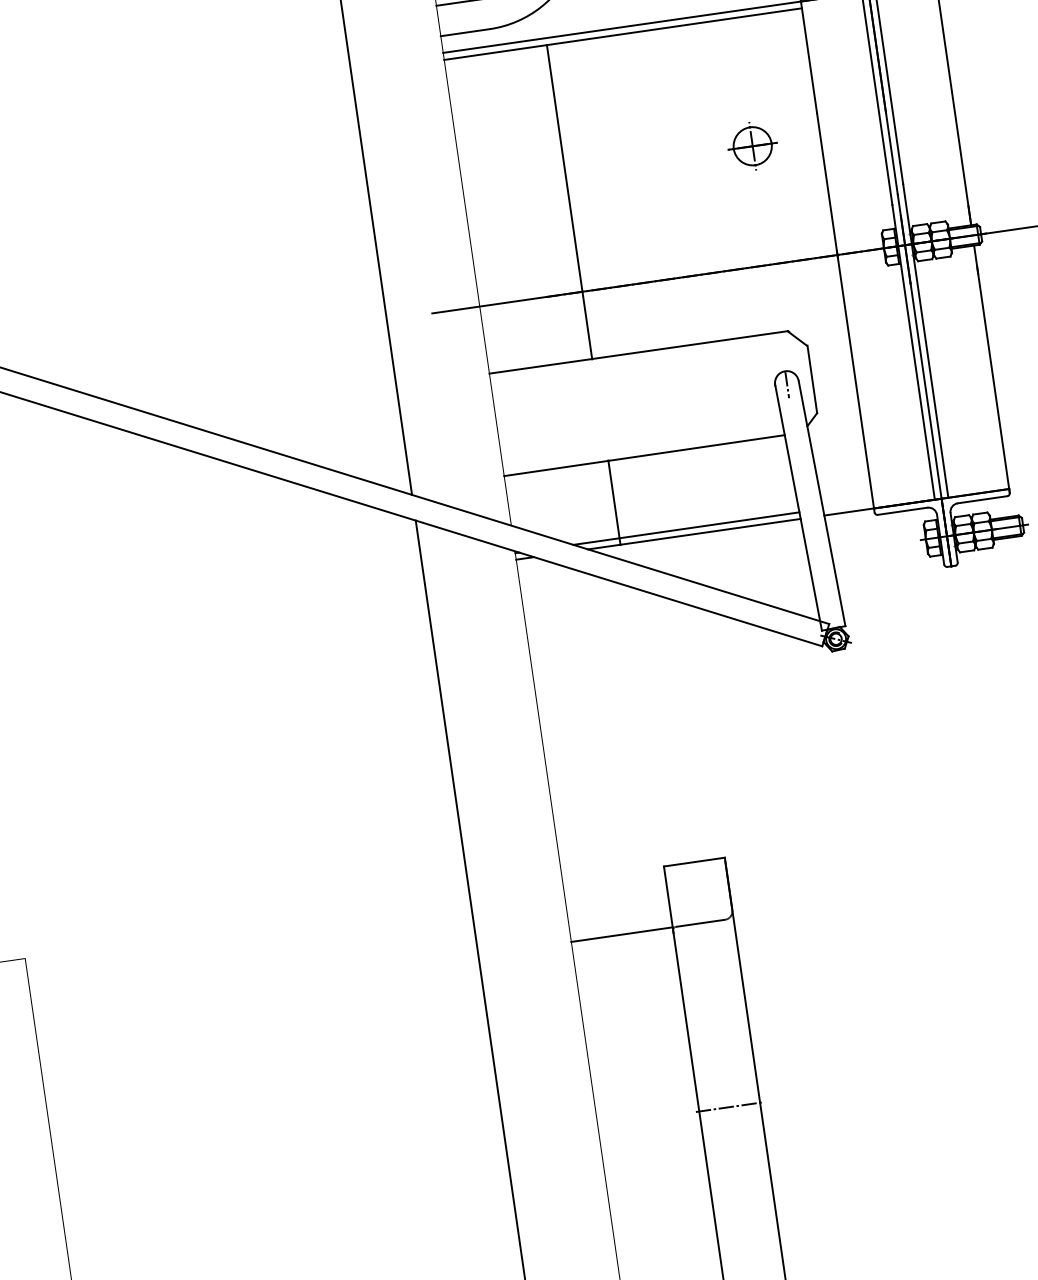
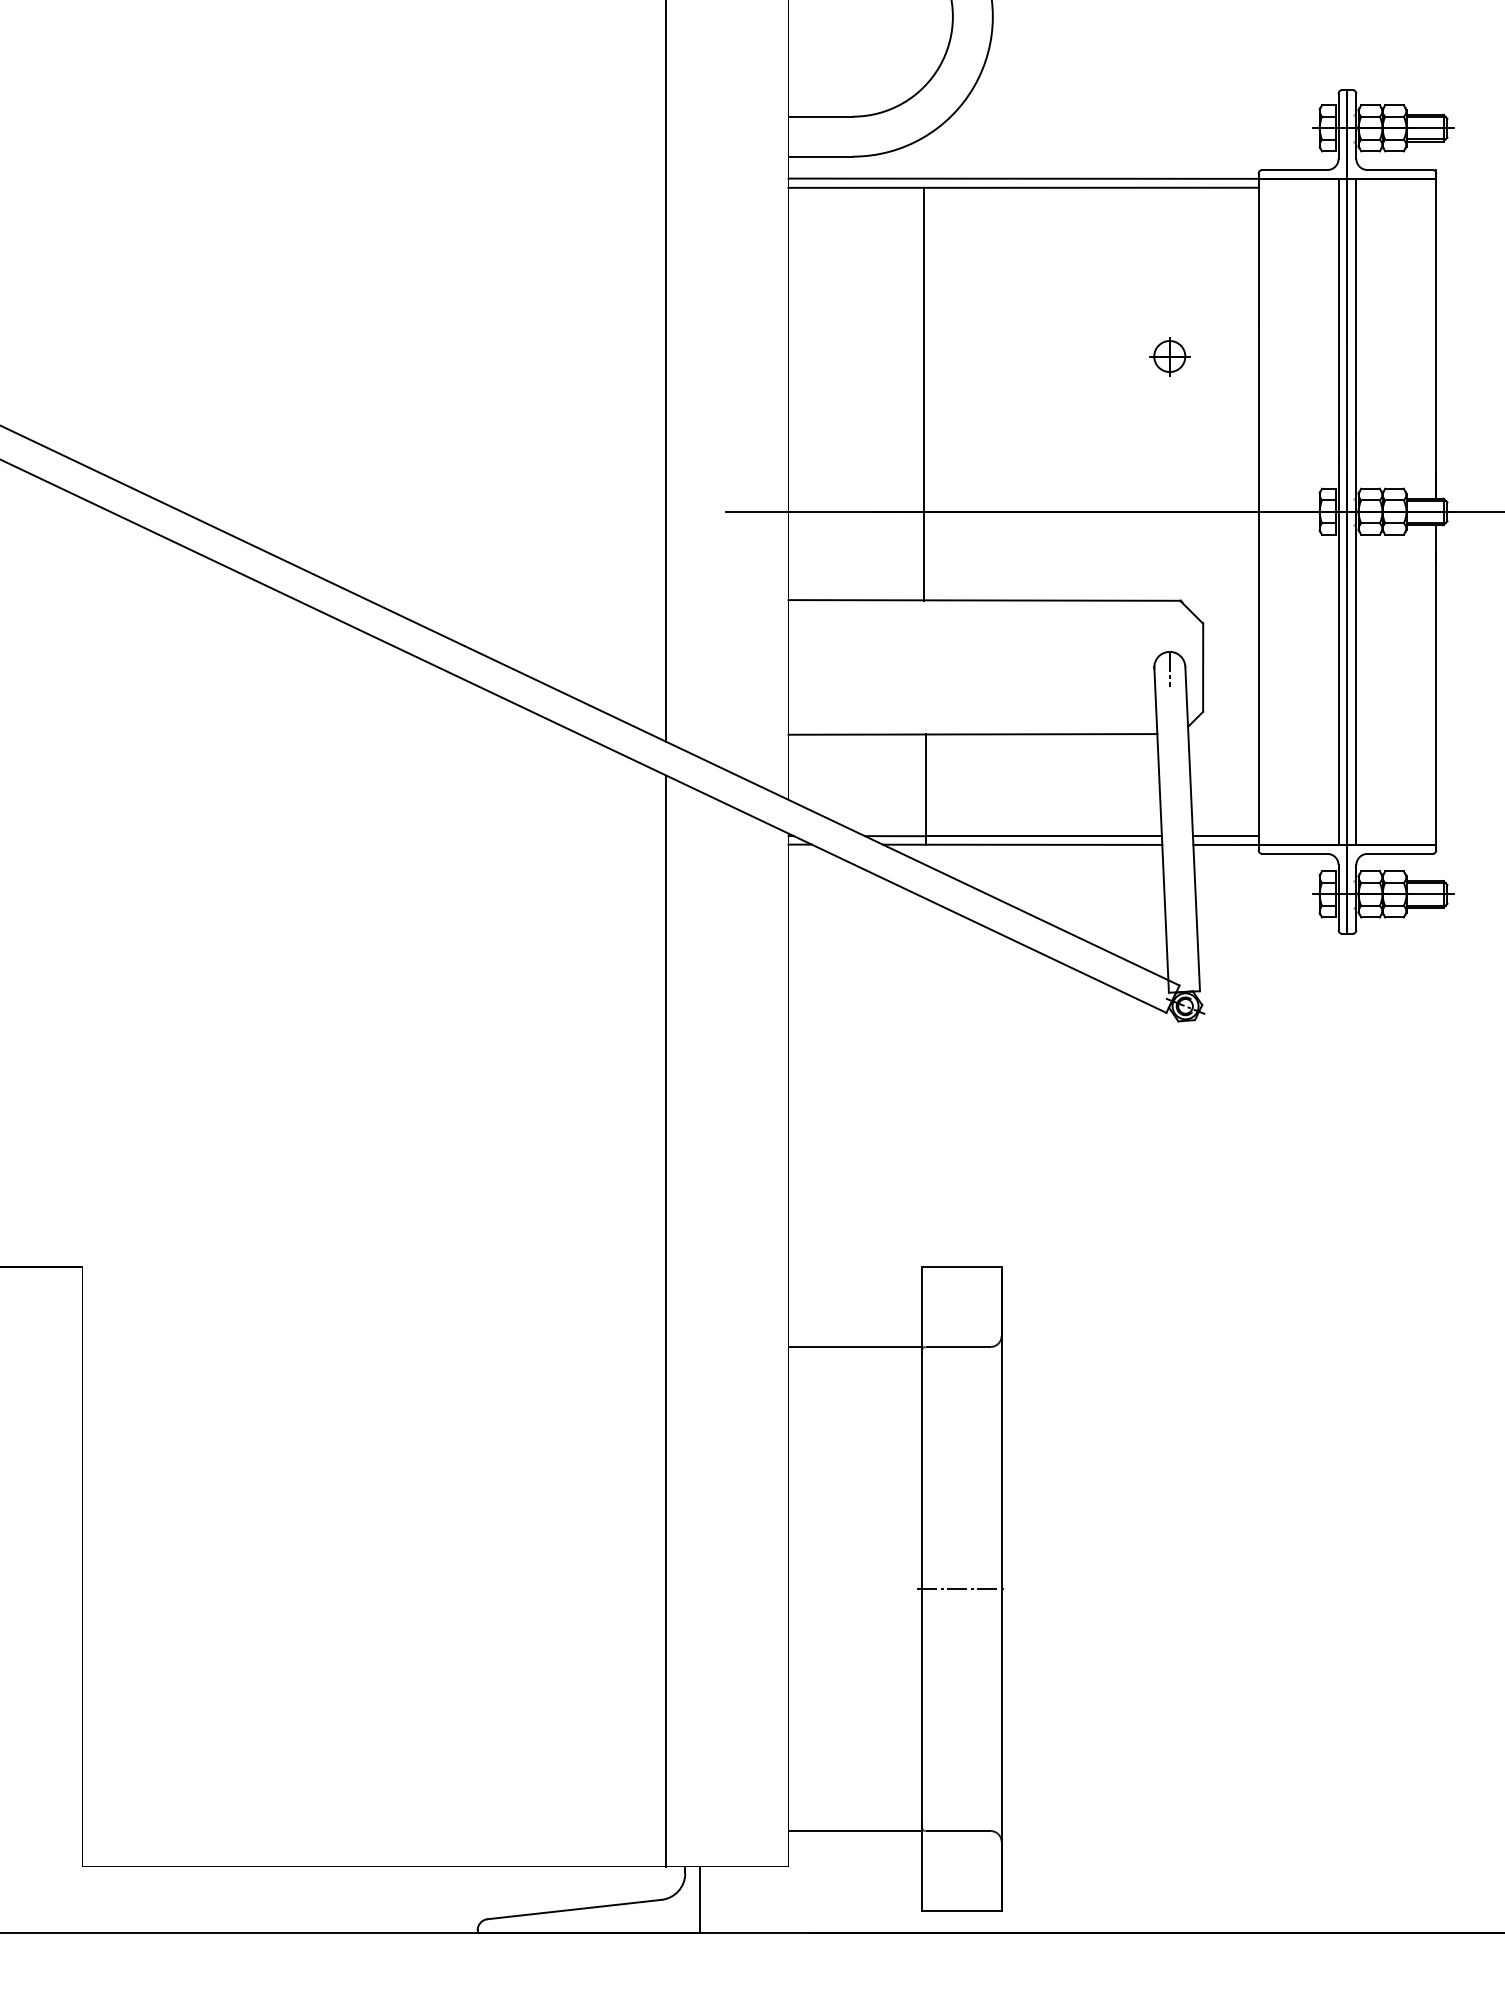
part: (752, 146) -> (1169, 356), size x0.62
line: (847, 505) -> (1225, 836), added

